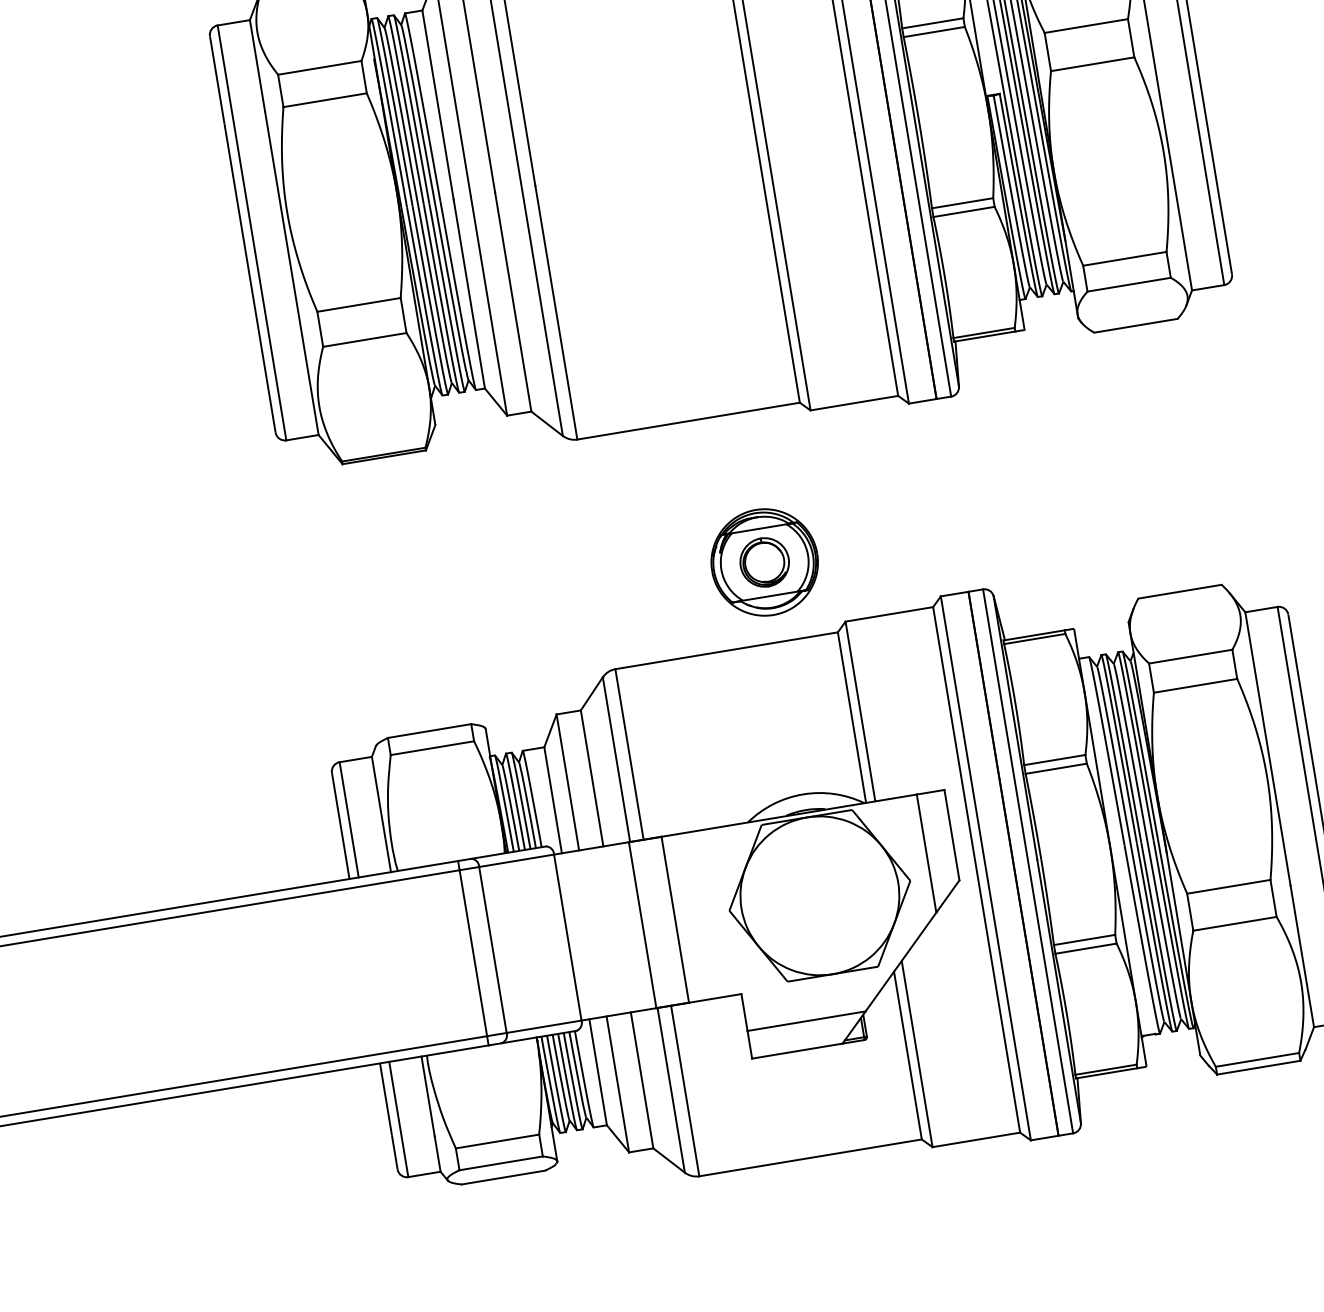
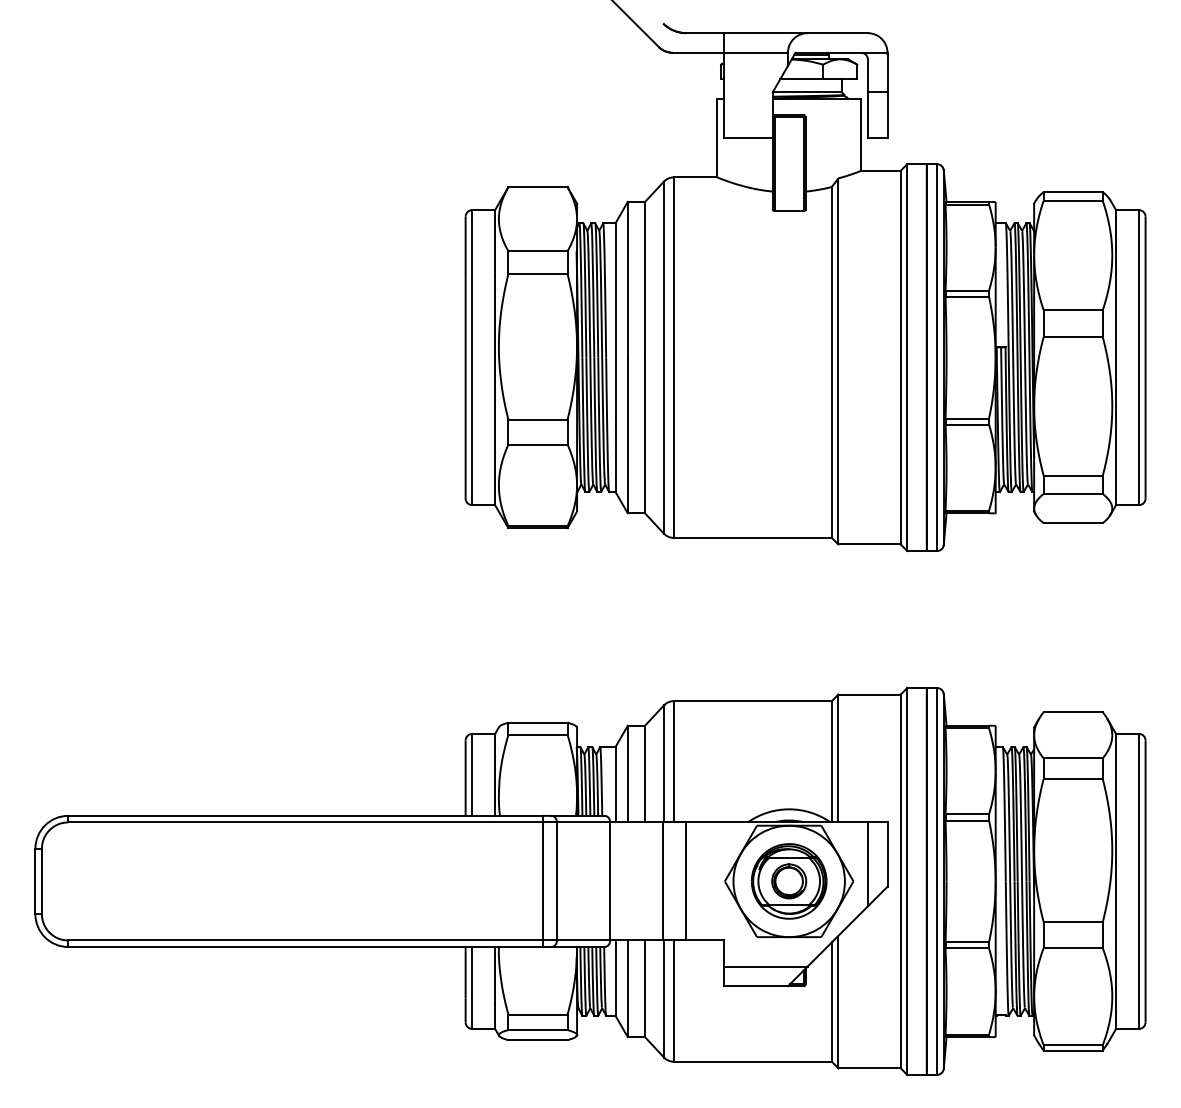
part: (765, 562) -> (789, 881), moved

